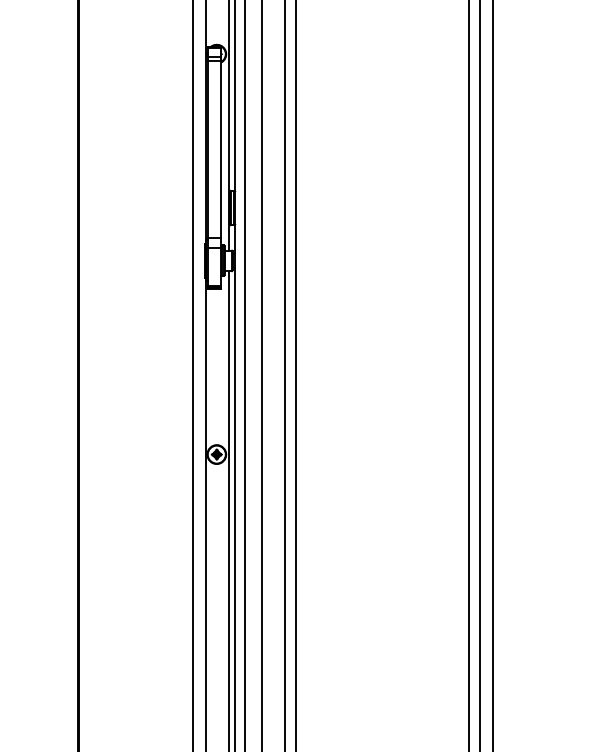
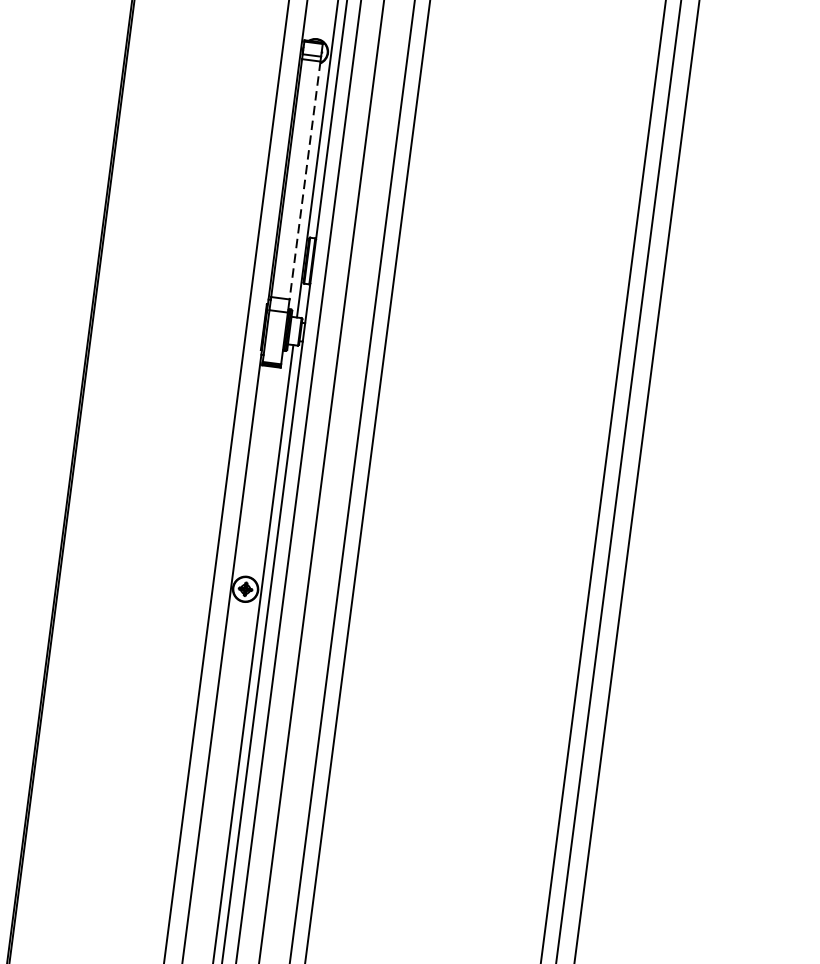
line: (221, 149) -> (305, 180), solid -> dashed

